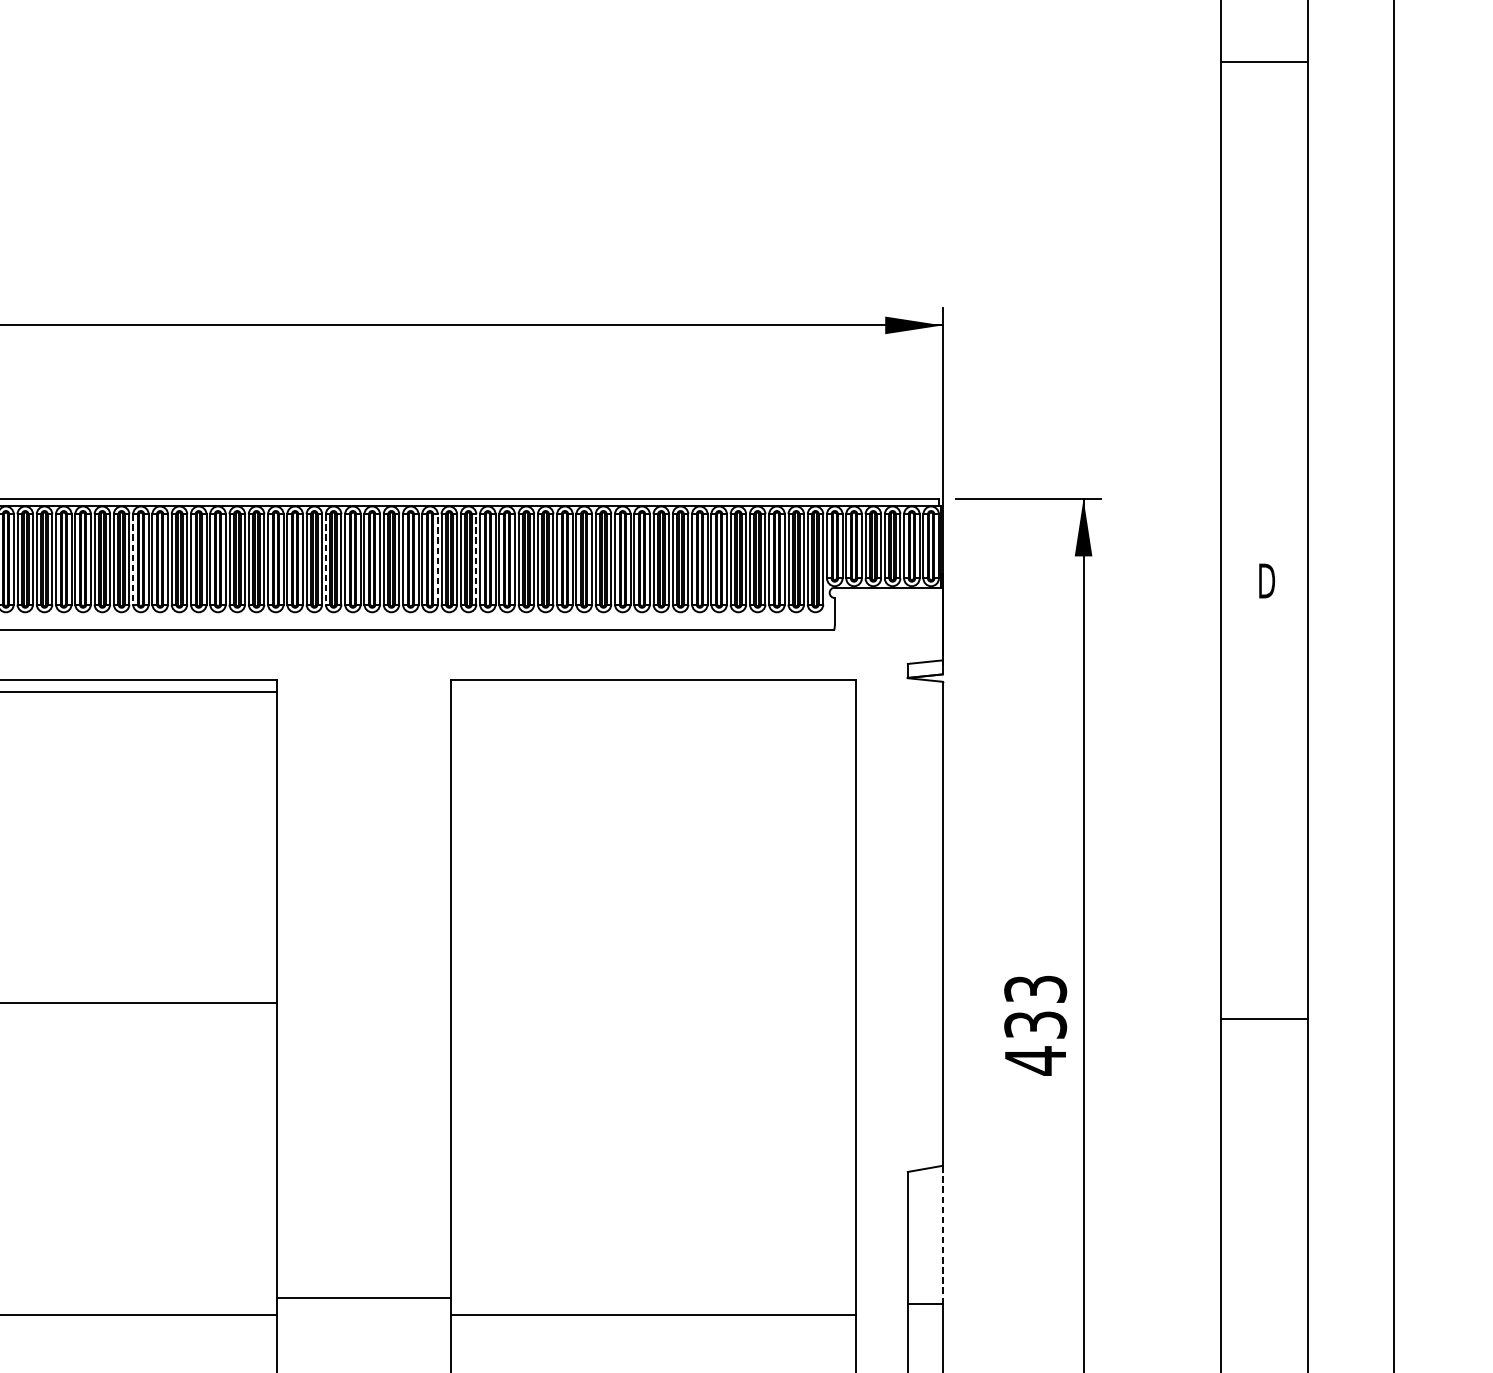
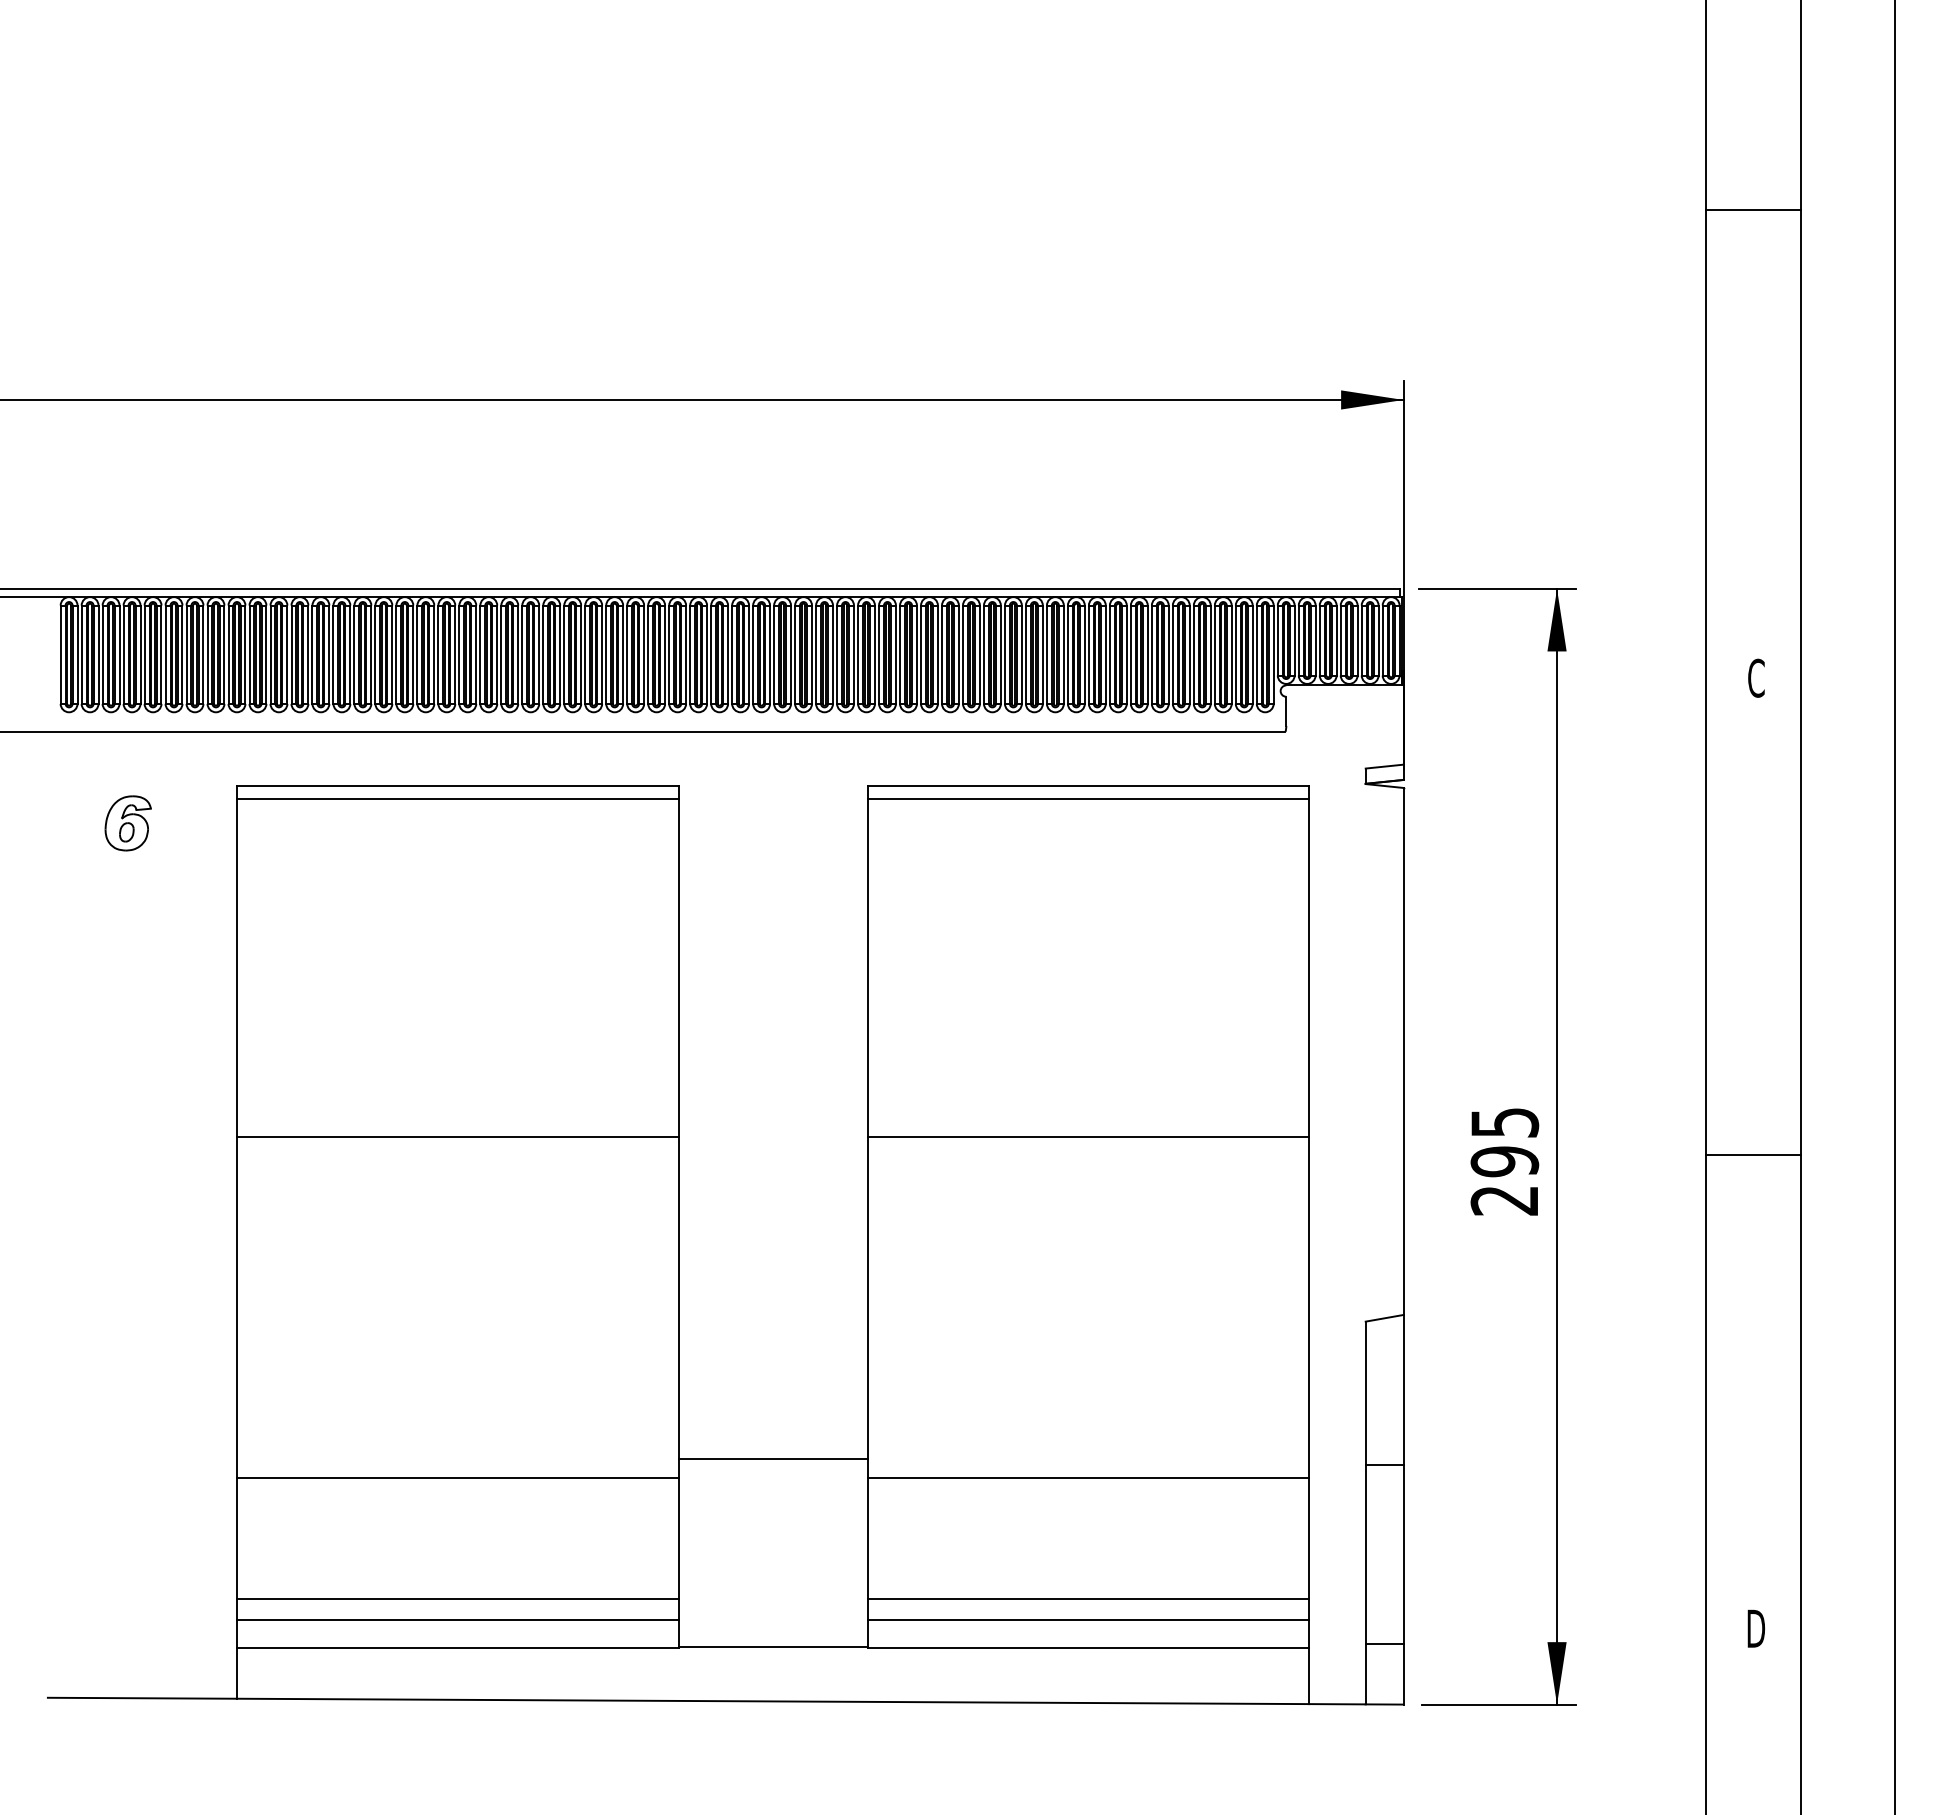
line: (1264, 61) -> (1753, 209), moved
line: (437, 559) -> (853, 654), dashed -> solid
line: (475, 559) -> (895, 654), dashed -> solid
line: (133, 560) -> (522, 655), dashed -> solid
line: (326, 560) -> (732, 655), dashed -> solid
text: (1266, 580) -> (1756, 677), D -> C
line: (653, 692) -> (1088, 799), added
line: (653, 1002) -> (1088, 1137), added
text: (1035, 1025) -> (1504, 1162), 433 -> 295
line: (942, 1234) -> (1403, 1389), dashed -> solid

